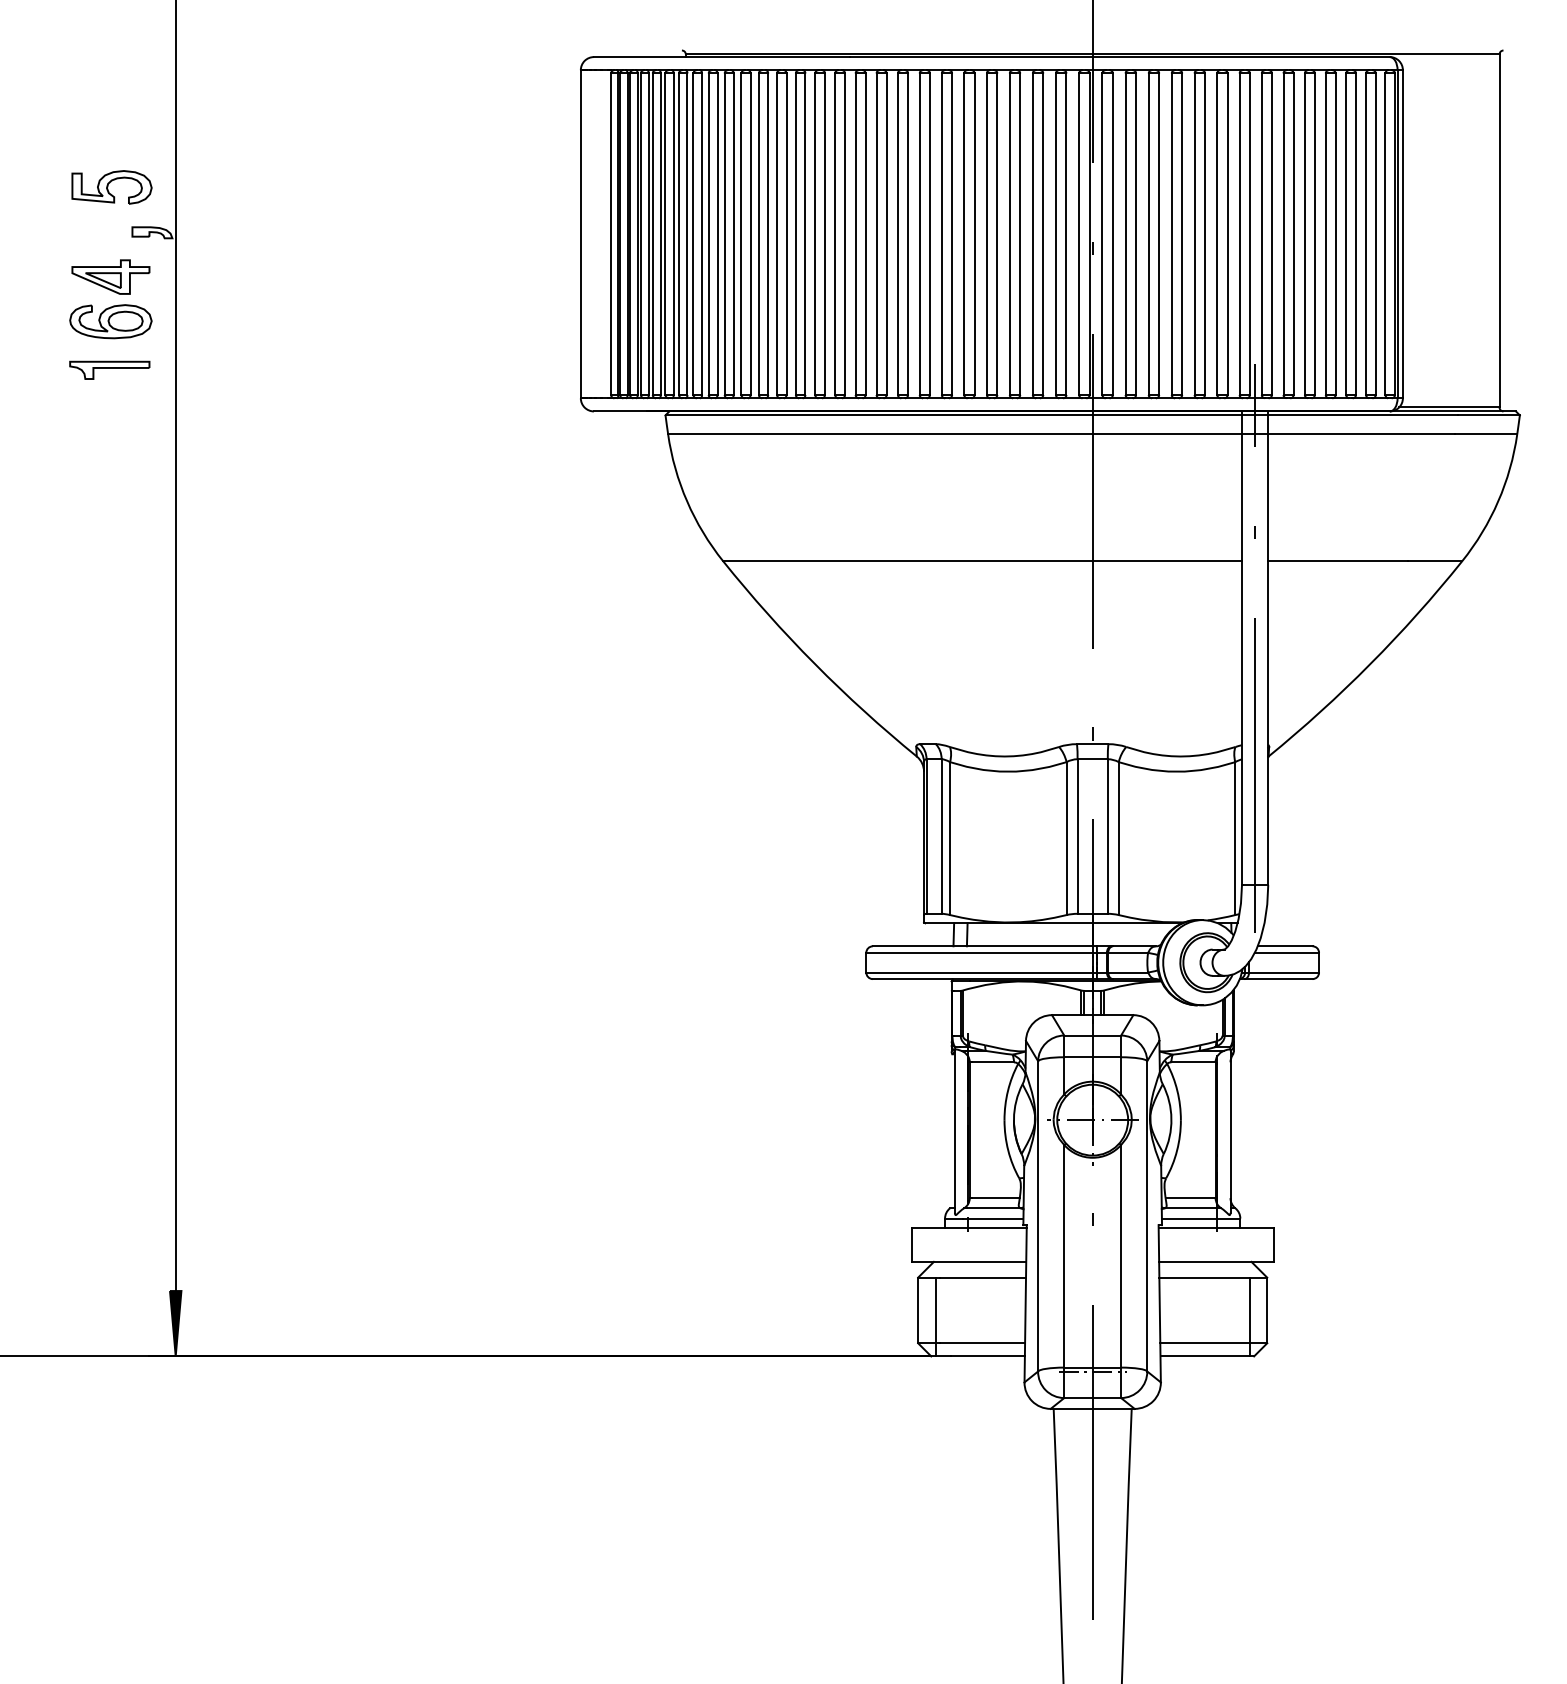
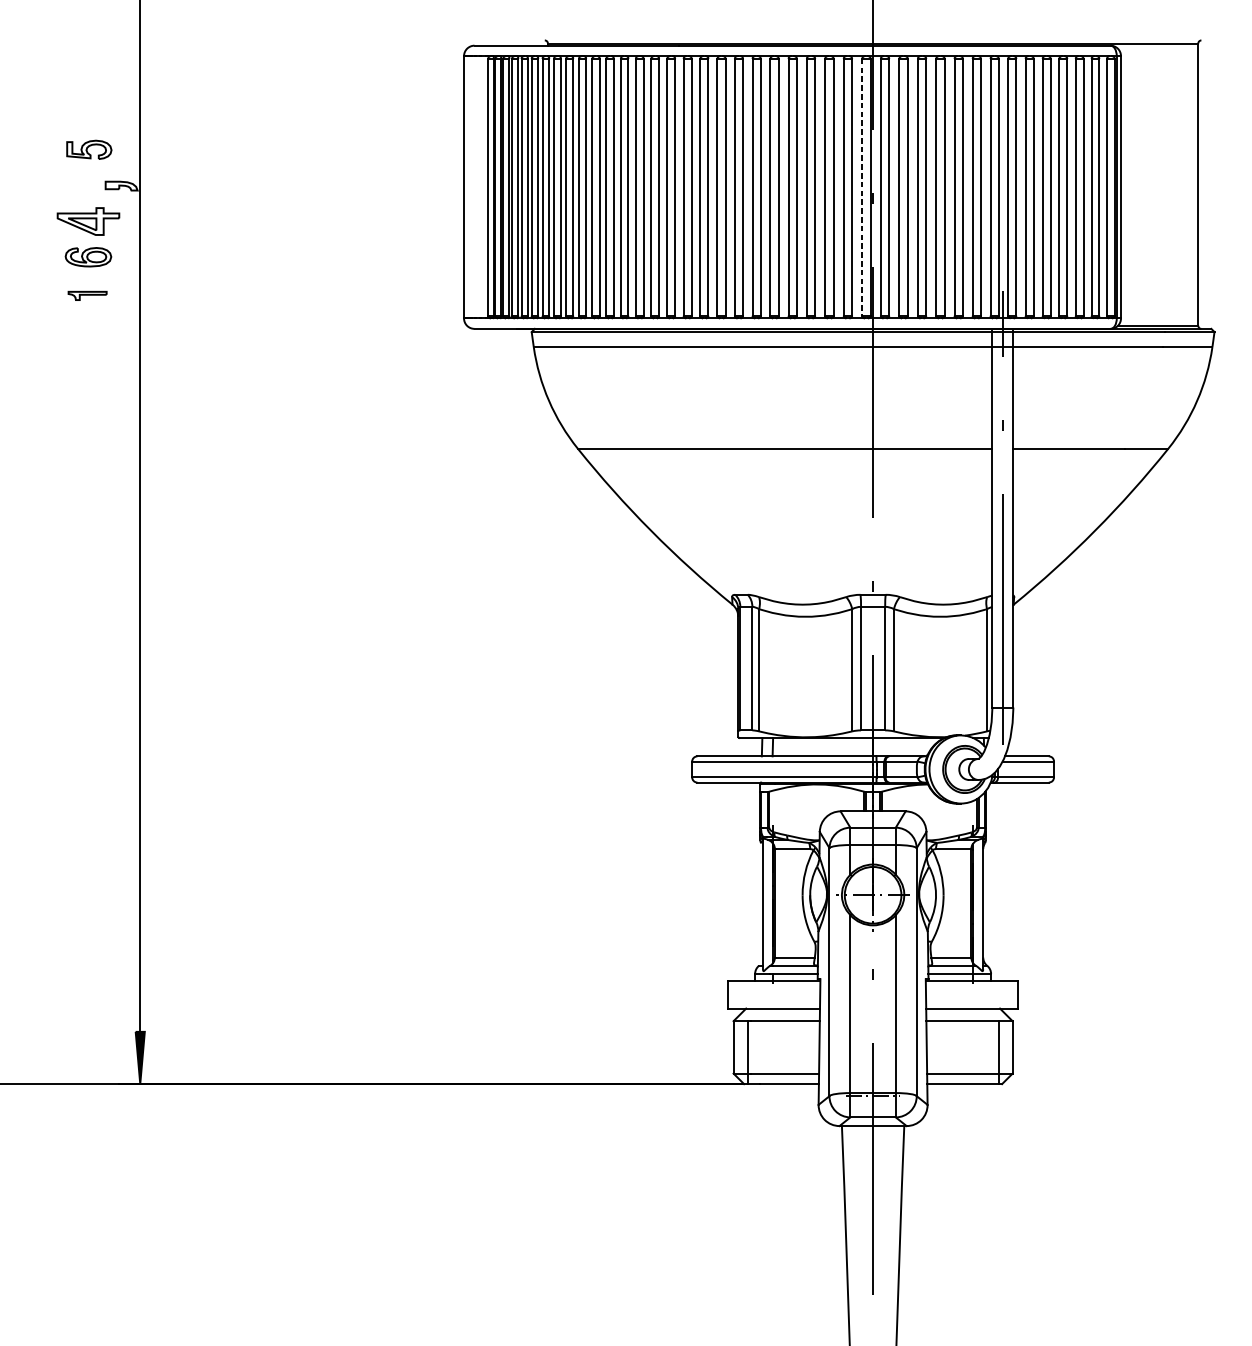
part: (111, 187) -> (88, 149), size x0.7
line: (1079, 234) -> (862, 187), solid -> dashed
part: (110, 321) -> (88, 257), size x0.7
part: (109, 369) -> (87, 295), size x0.6

